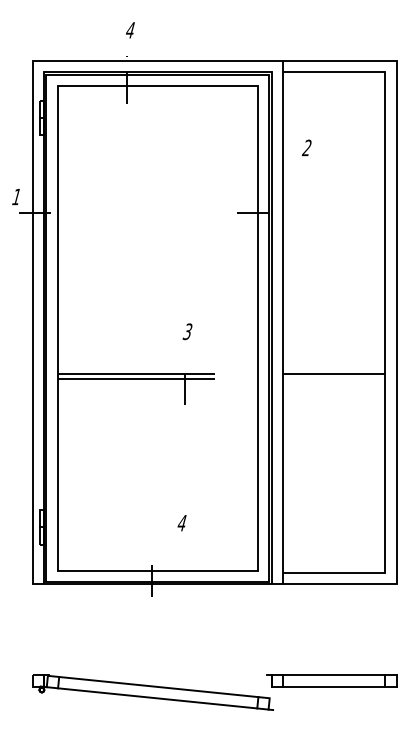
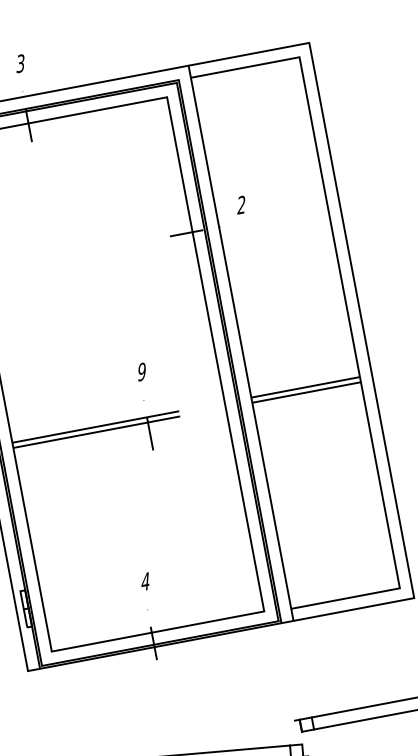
text: (129, 30) -> (19, 64), 4 -> 3
text: (306, 147) -> (240, 204), moved
text: (187, 331) -> (141, 371), 3 -> 9
line: (334, 378) -> (306, 392), added
text: (181, 523) -> (144, 582), moved

